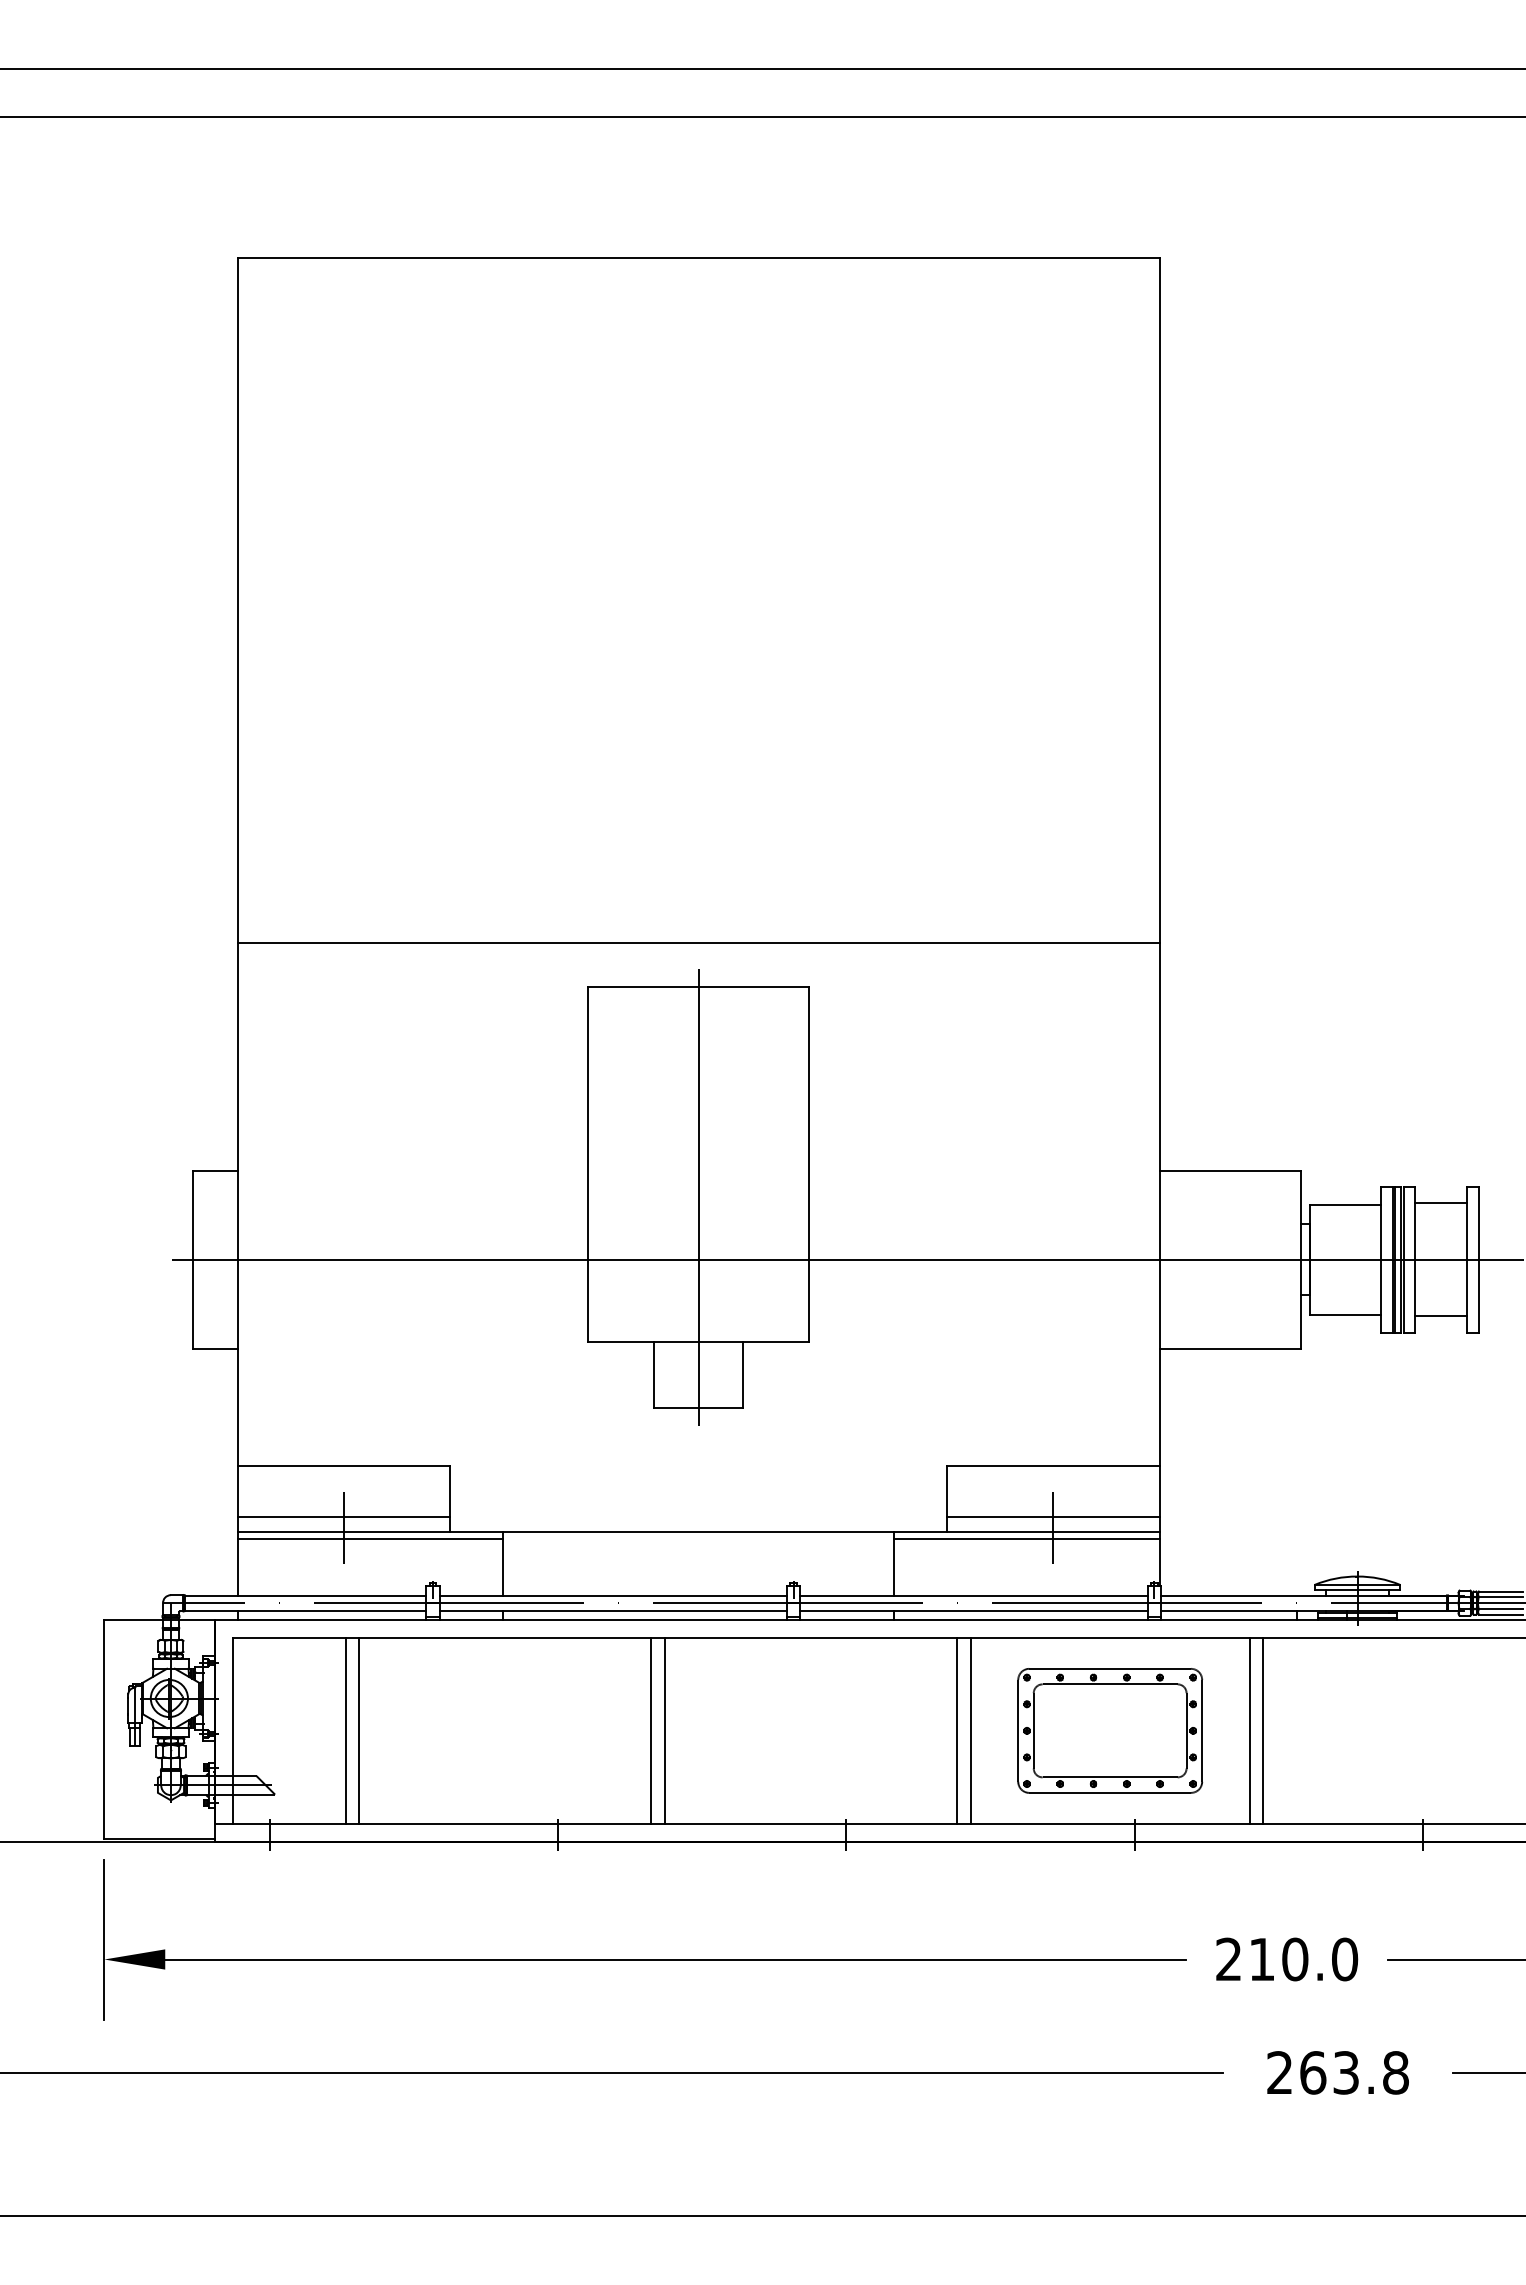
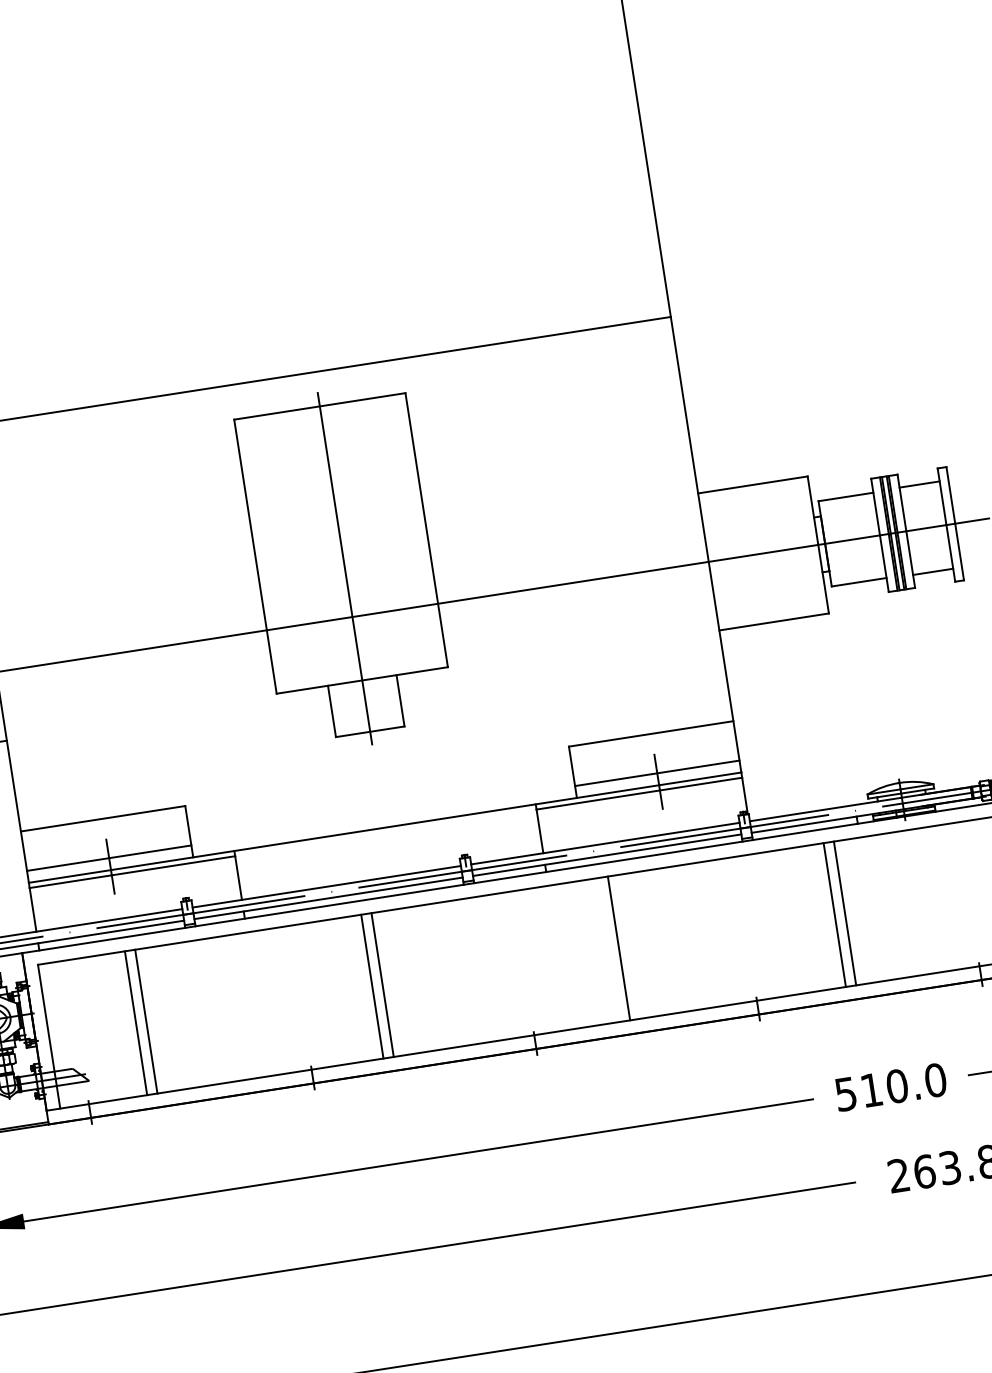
line: (957, 1730) -> (608, 949), removed
part: (1110, 1730) -> (727, 931), removed
text: (1228, 1959) -> (845, 1094), 210.0 -> 510.0

